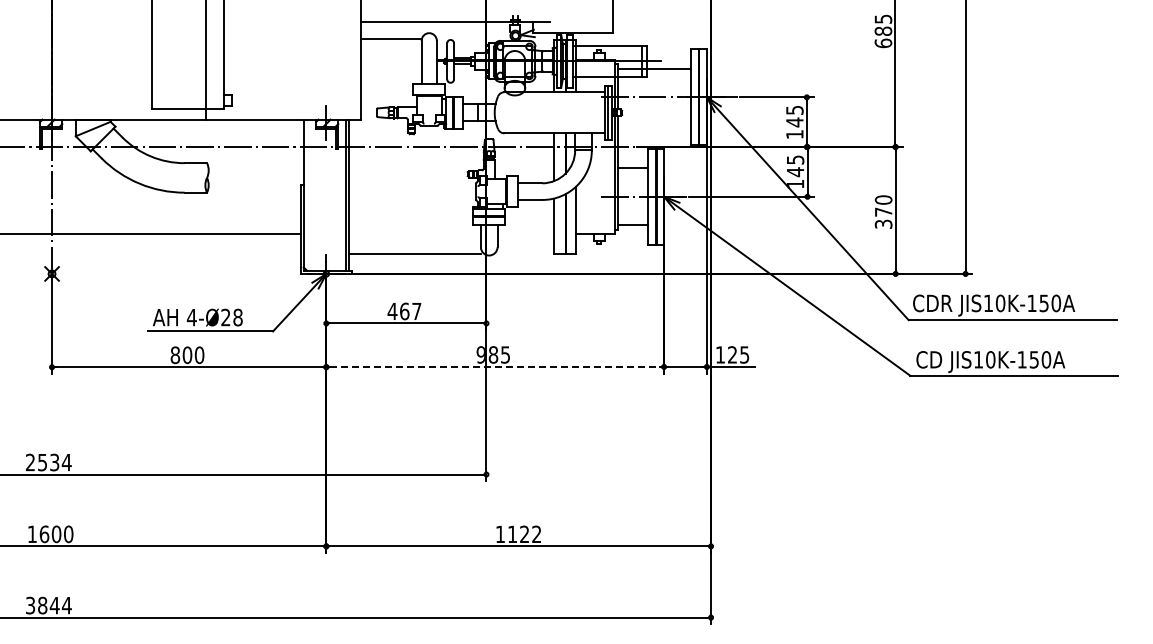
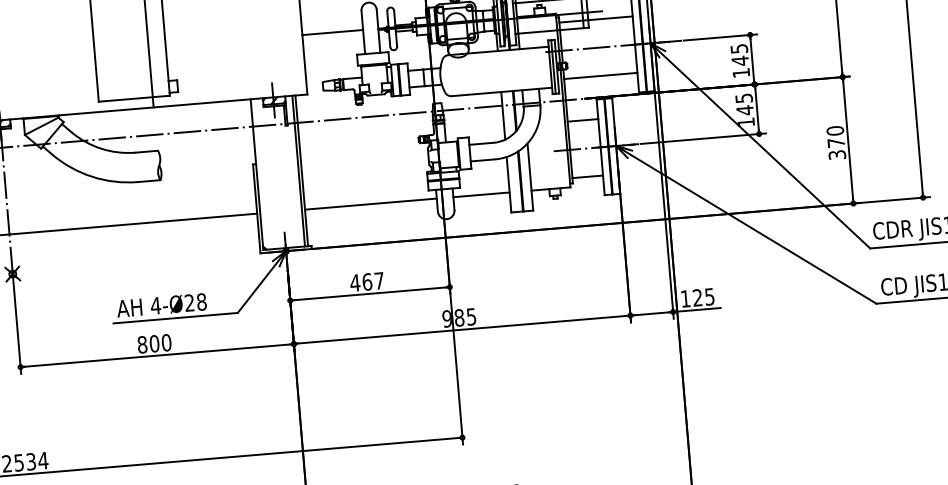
line: (390, 38) -> (332, 32), moved
line: (654, 125) -> (600, 75), added
line: (525, 234) -> (481, 195), added
line: (414, 254) -> (370, 204), moved
line: (495, 366) -> (462, 329), dashed -> solid

